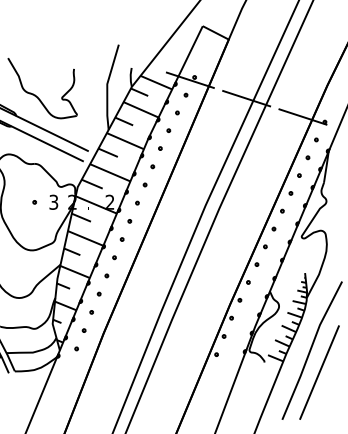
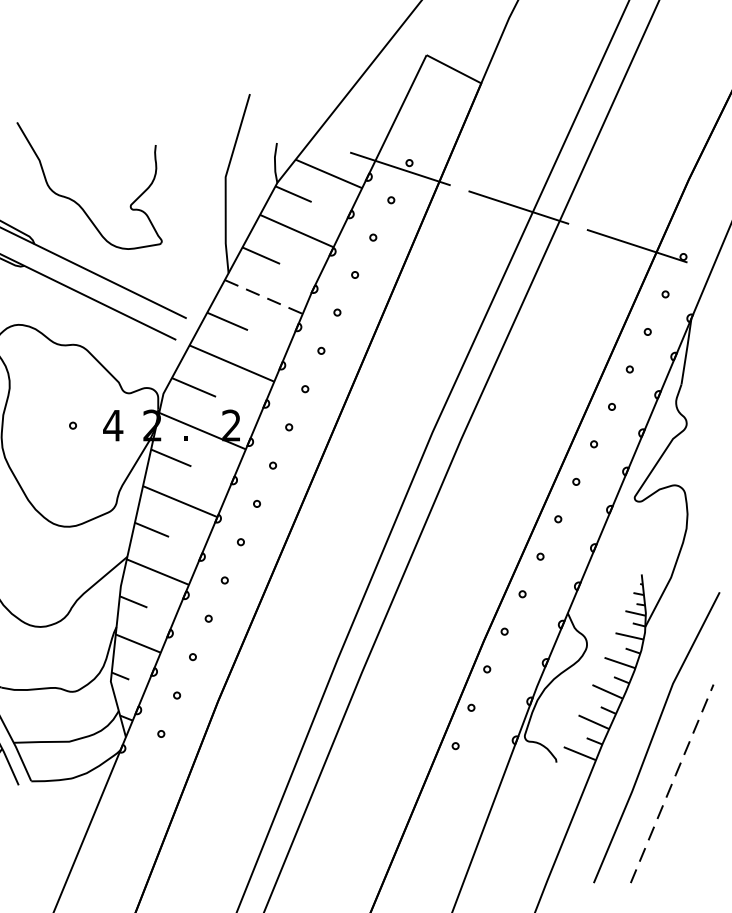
line: (125, 141) -> (263, 297), solid -> dashed
text: (53, 201) -> (112, 423), 3 -> 4
line: (319, 372) -> (672, 783), solid -> dashed

